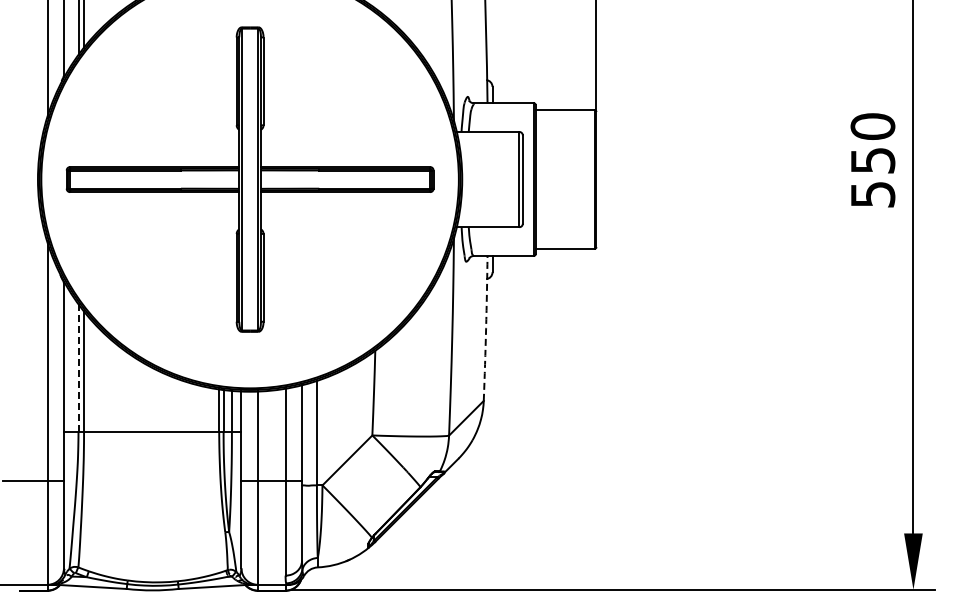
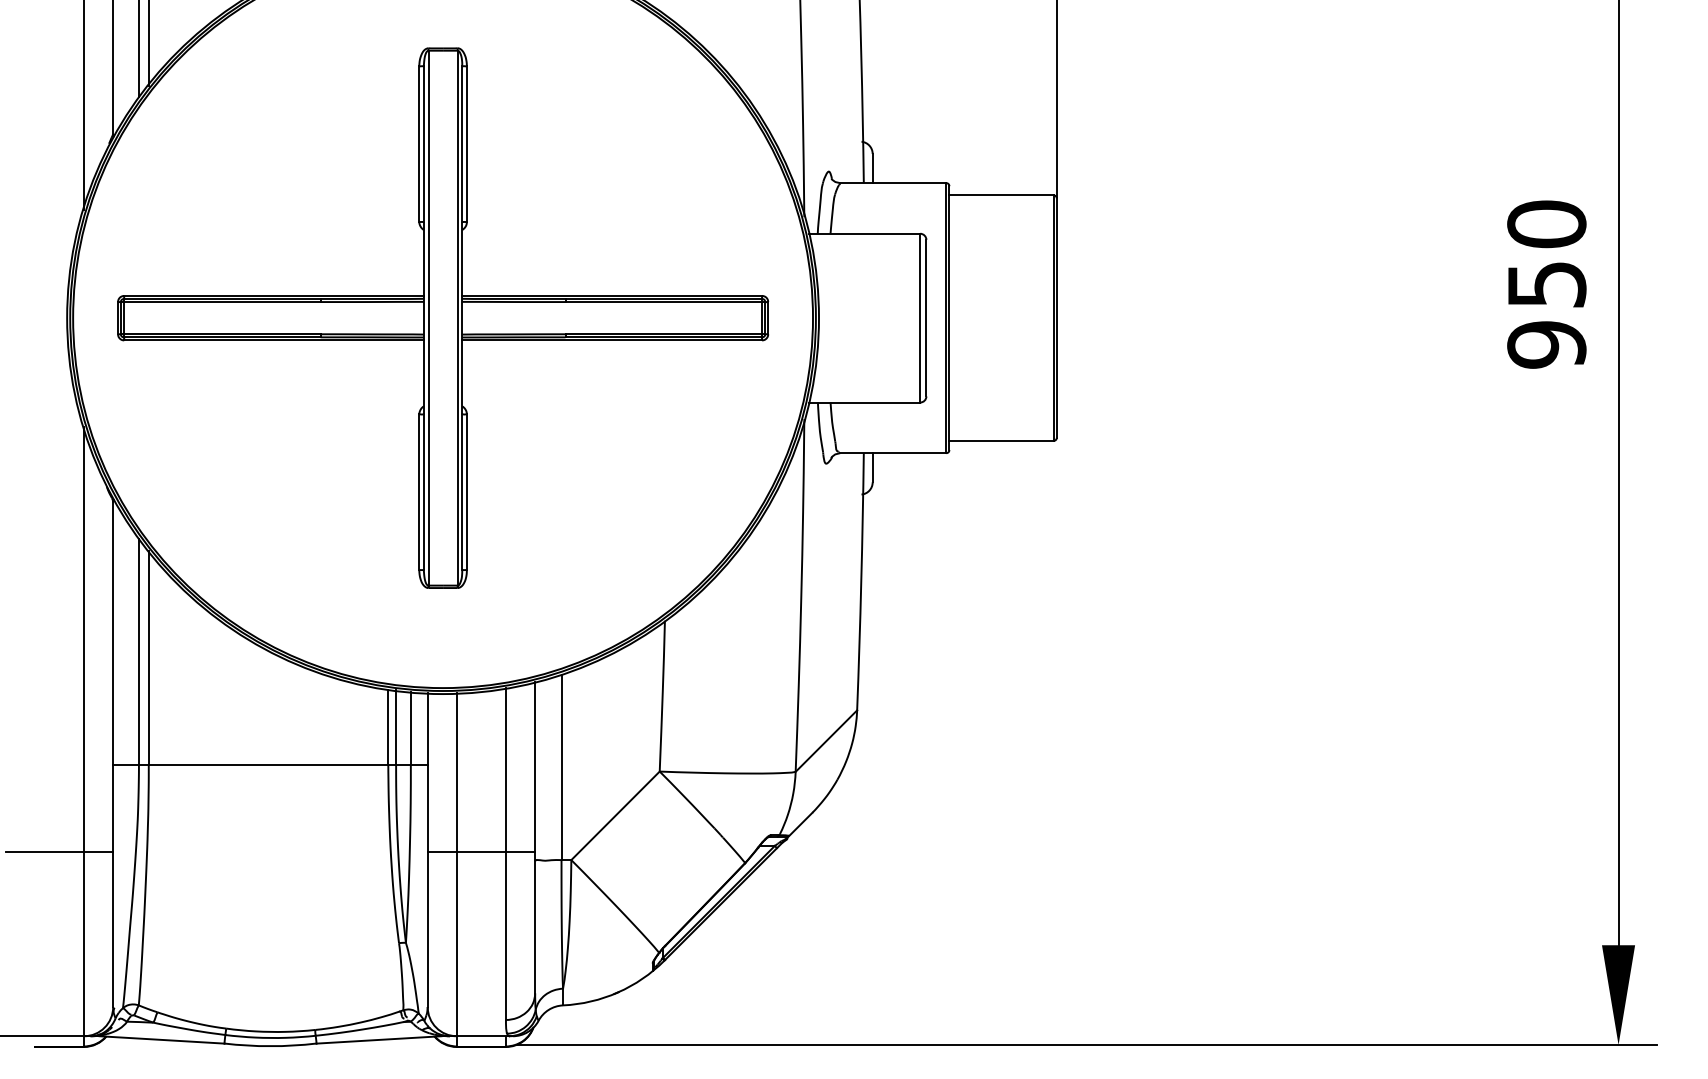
text: (872, 194) -> (1546, 344), 550 -> 950
arc: (486, 328) -> (861, 582), dashed -> solid
line: (78, 367) -> (138, 651), dashed -> solid

